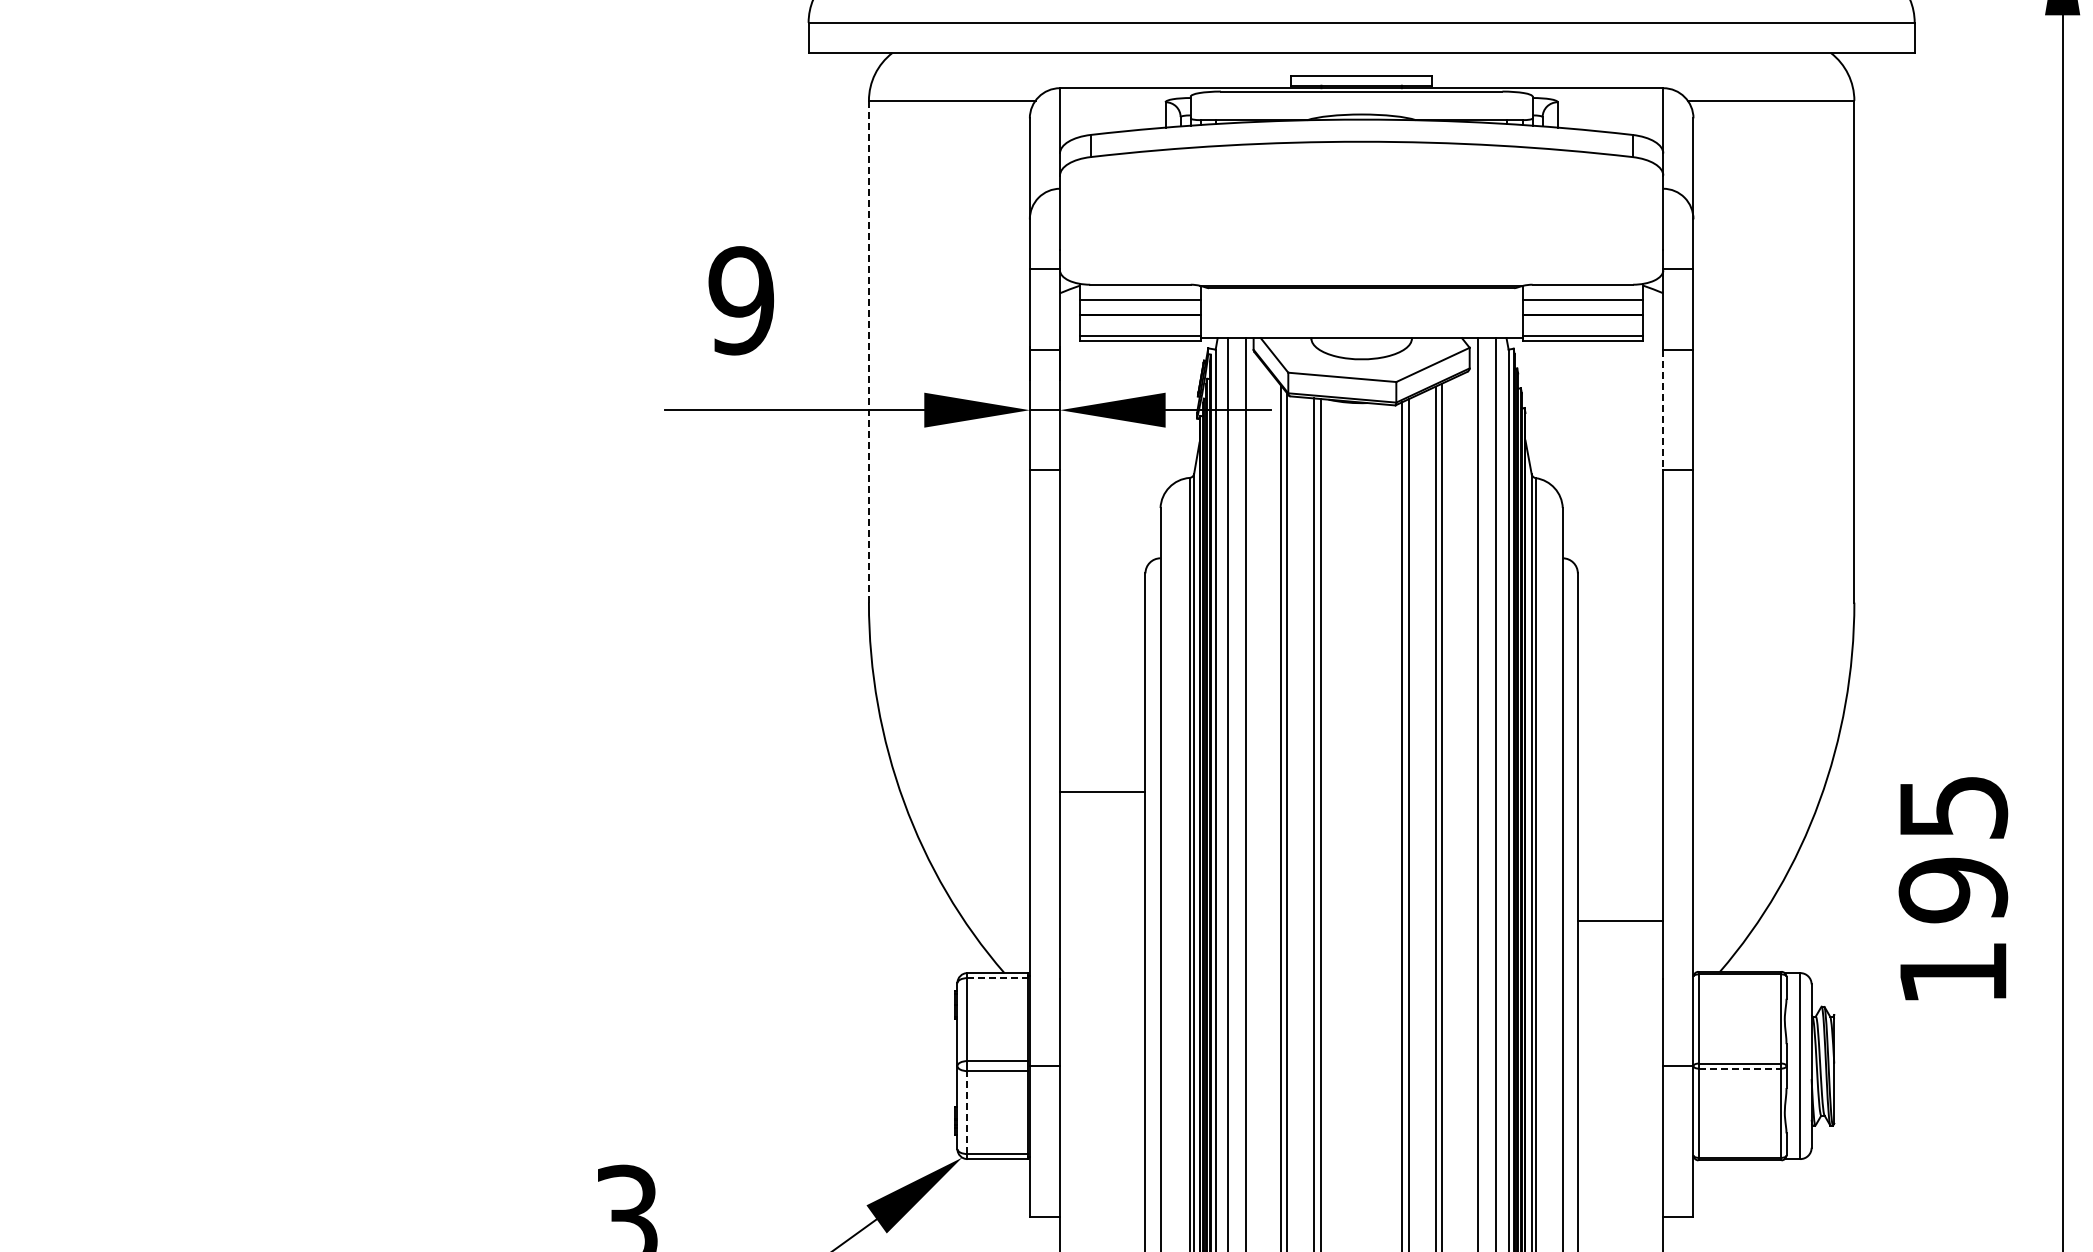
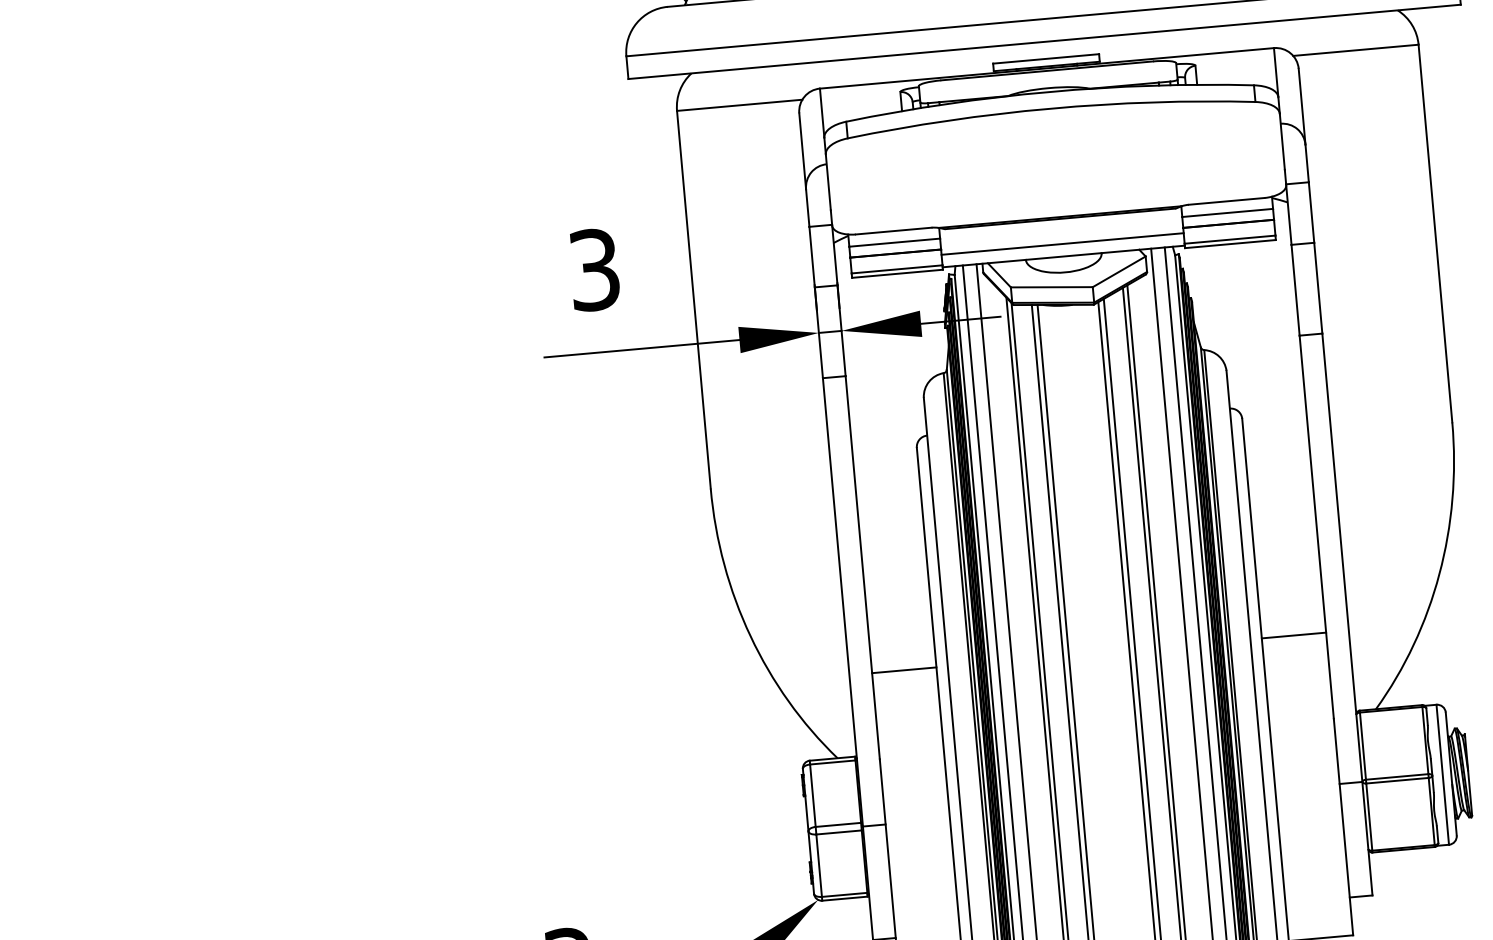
text: (741, 300) -> (594, 269), 9 -> 3
line: (1361, 321) -> (1062, 243), added
line: (868, 351) -> (693, 299), dashed -> solid
line: (1663, 410) -> (1295, 290), dashed -> solid
line: (1102, 791) -> (904, 669), moved
line: (1620, 920) -> (1293, 635), moved
line: (998, 978) -> (833, 762), dashed -> solid
line: (1740, 1068) -> (1397, 780), dashed -> solid
line: (967, 1112) -> (819, 865), dashed -> solid

